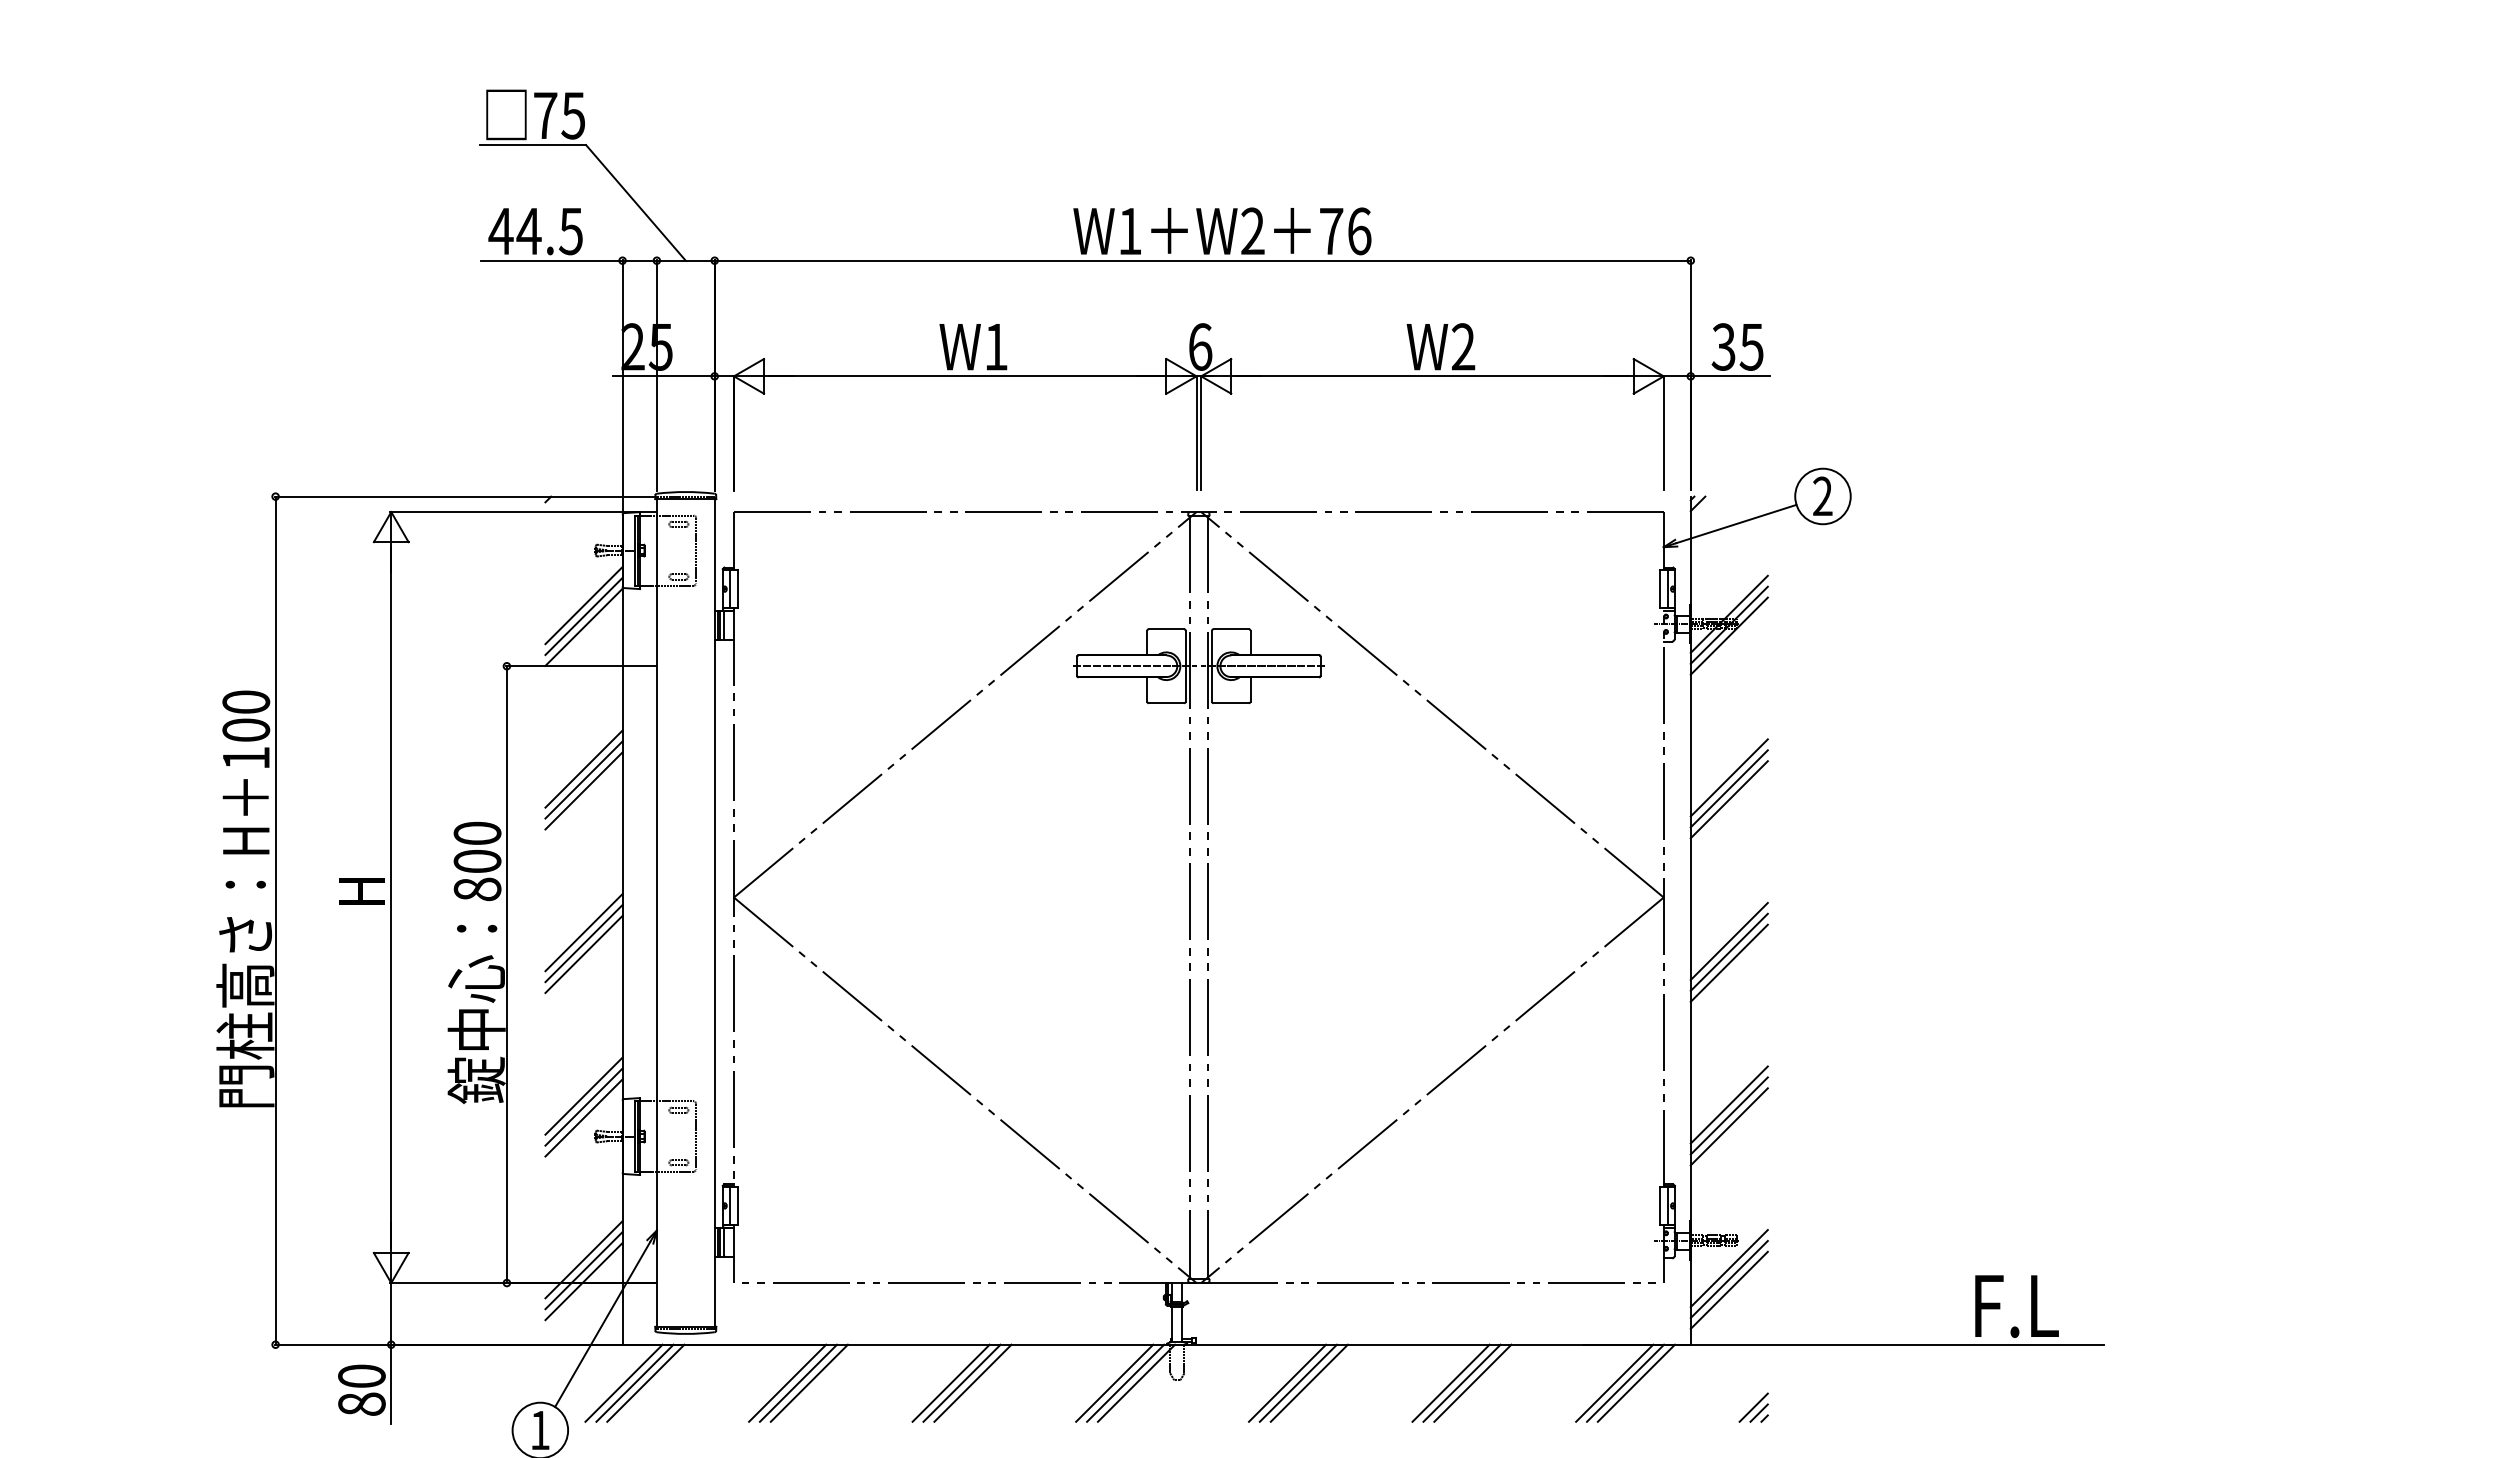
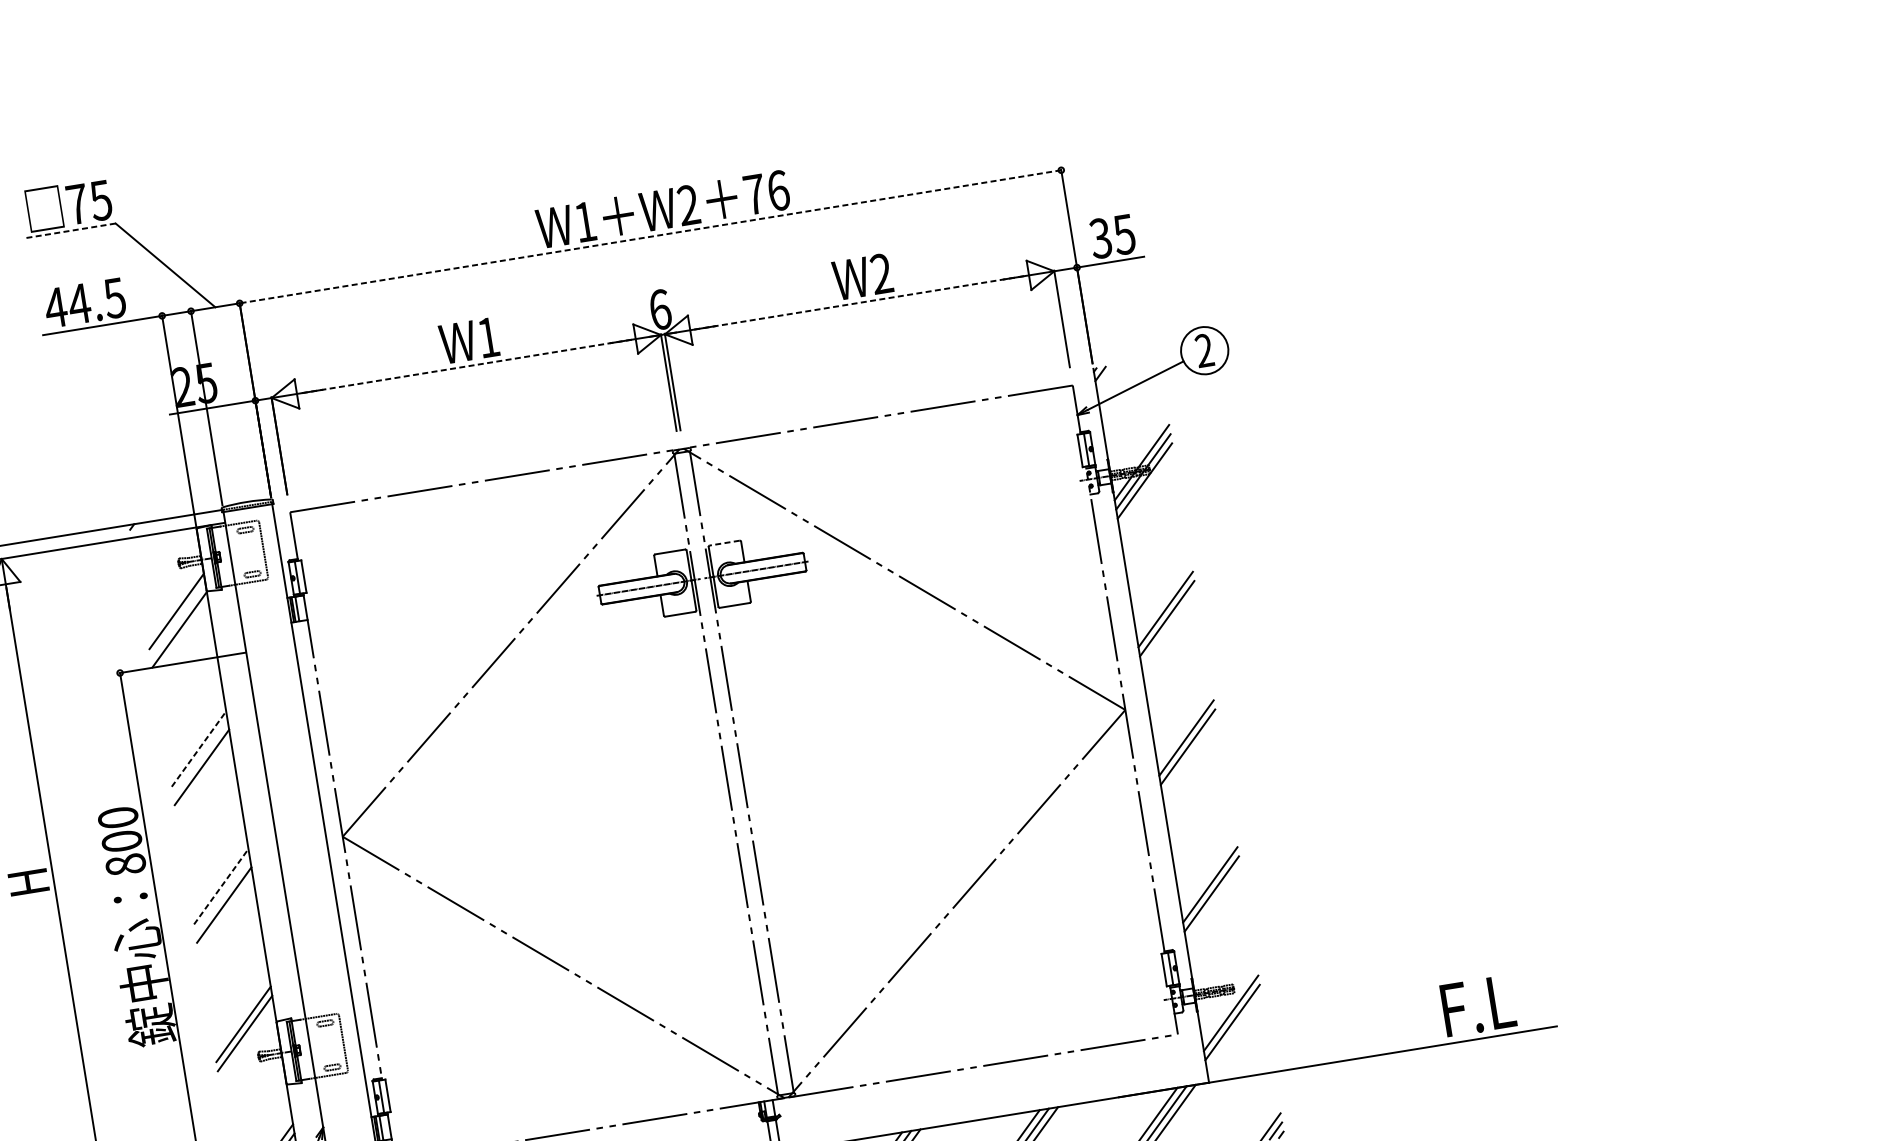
line: (532, 145) -> (70, 231), solid -> dashed
line: (1202, 260) -> (650, 236), solid -> dashed
line: (965, 376) -> (466, 366), solid -> dashed
line: (1432, 376) -> (859, 302), solid -> dashed
line: (583, 616) -> (177, 620), removed
line: (1231, 629) -> (724, 543), solid -> dashed
line: (584, 769) -> (199, 749), solid -> dashed
line: (1728, 777) -> (1163, 600), removed
line: (583, 779) -> (199, 757), removed
line: (584, 932) -> (221, 886), solid -> dashed
line: (583, 943) -> (222, 895), removed
line: (1728, 962) -> (1188, 755), removed
line: (1728, 1104) -> (1208, 875), removed
line: (583, 1117) -> (246, 1042), removed
line: (1728, 1289) -> (1233, 1031), removed

